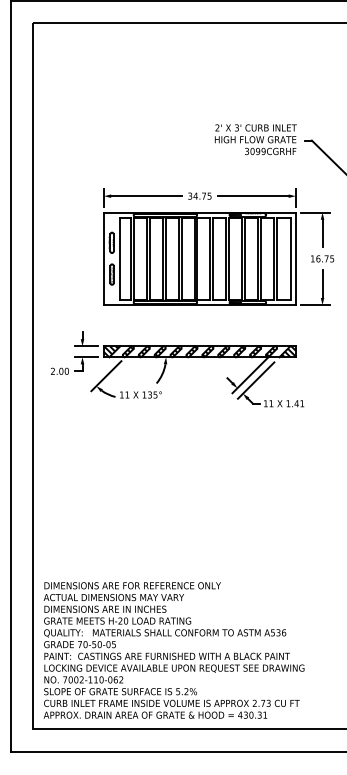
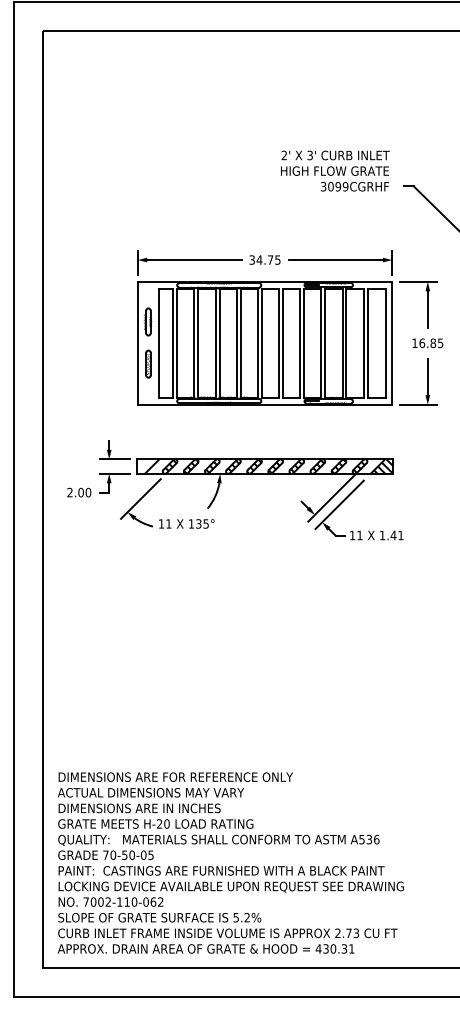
text: (255, 139) -> (335, 170), moved
text: (326, 259) -> (433, 343), 16.75 -> 16.85
hatch: (110, 351) -> (146, 466), removed

